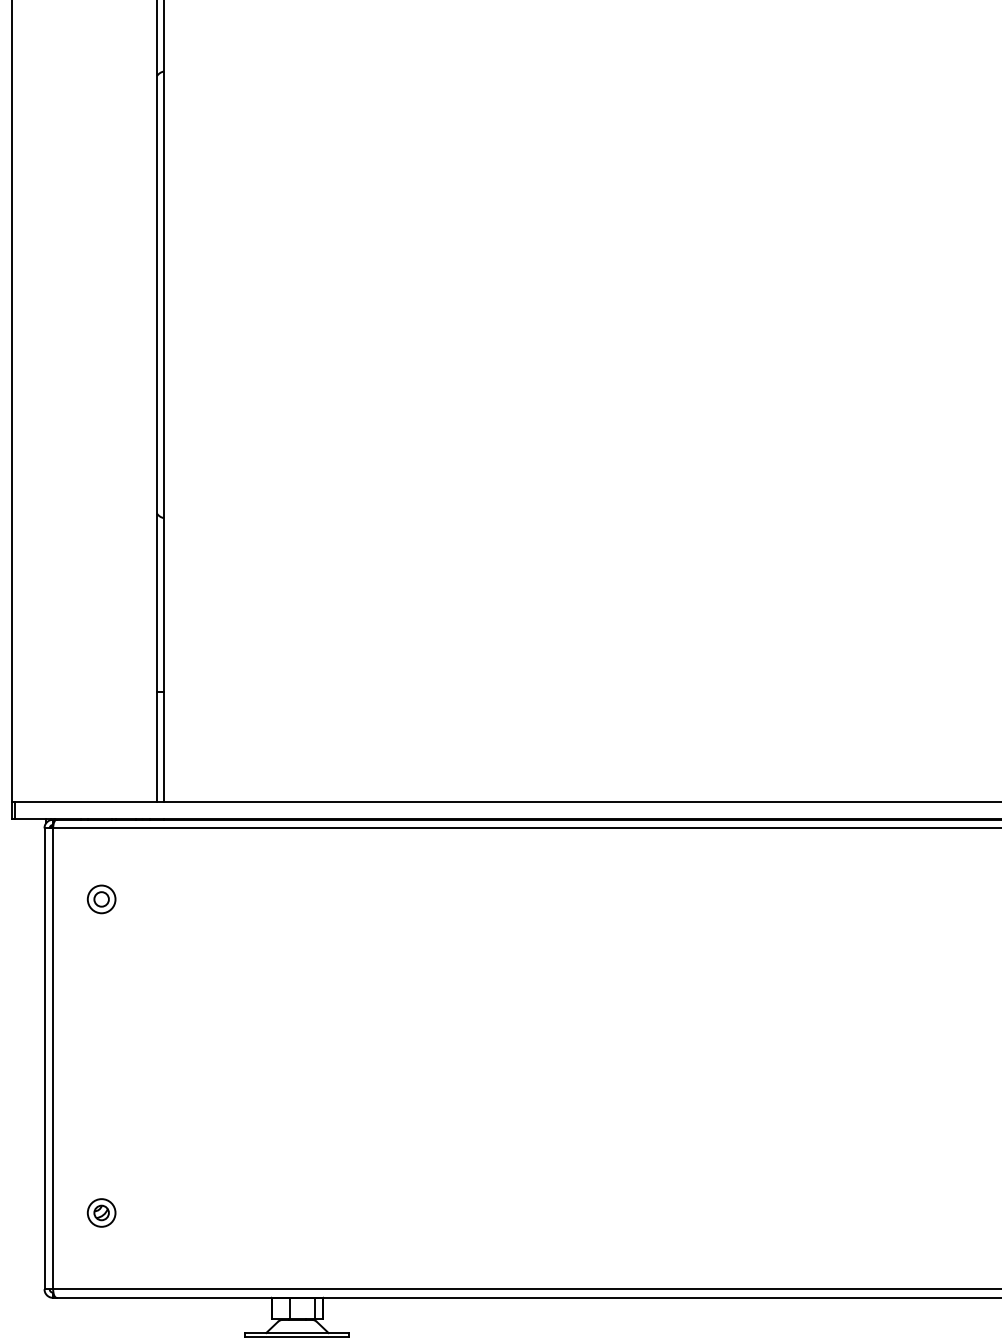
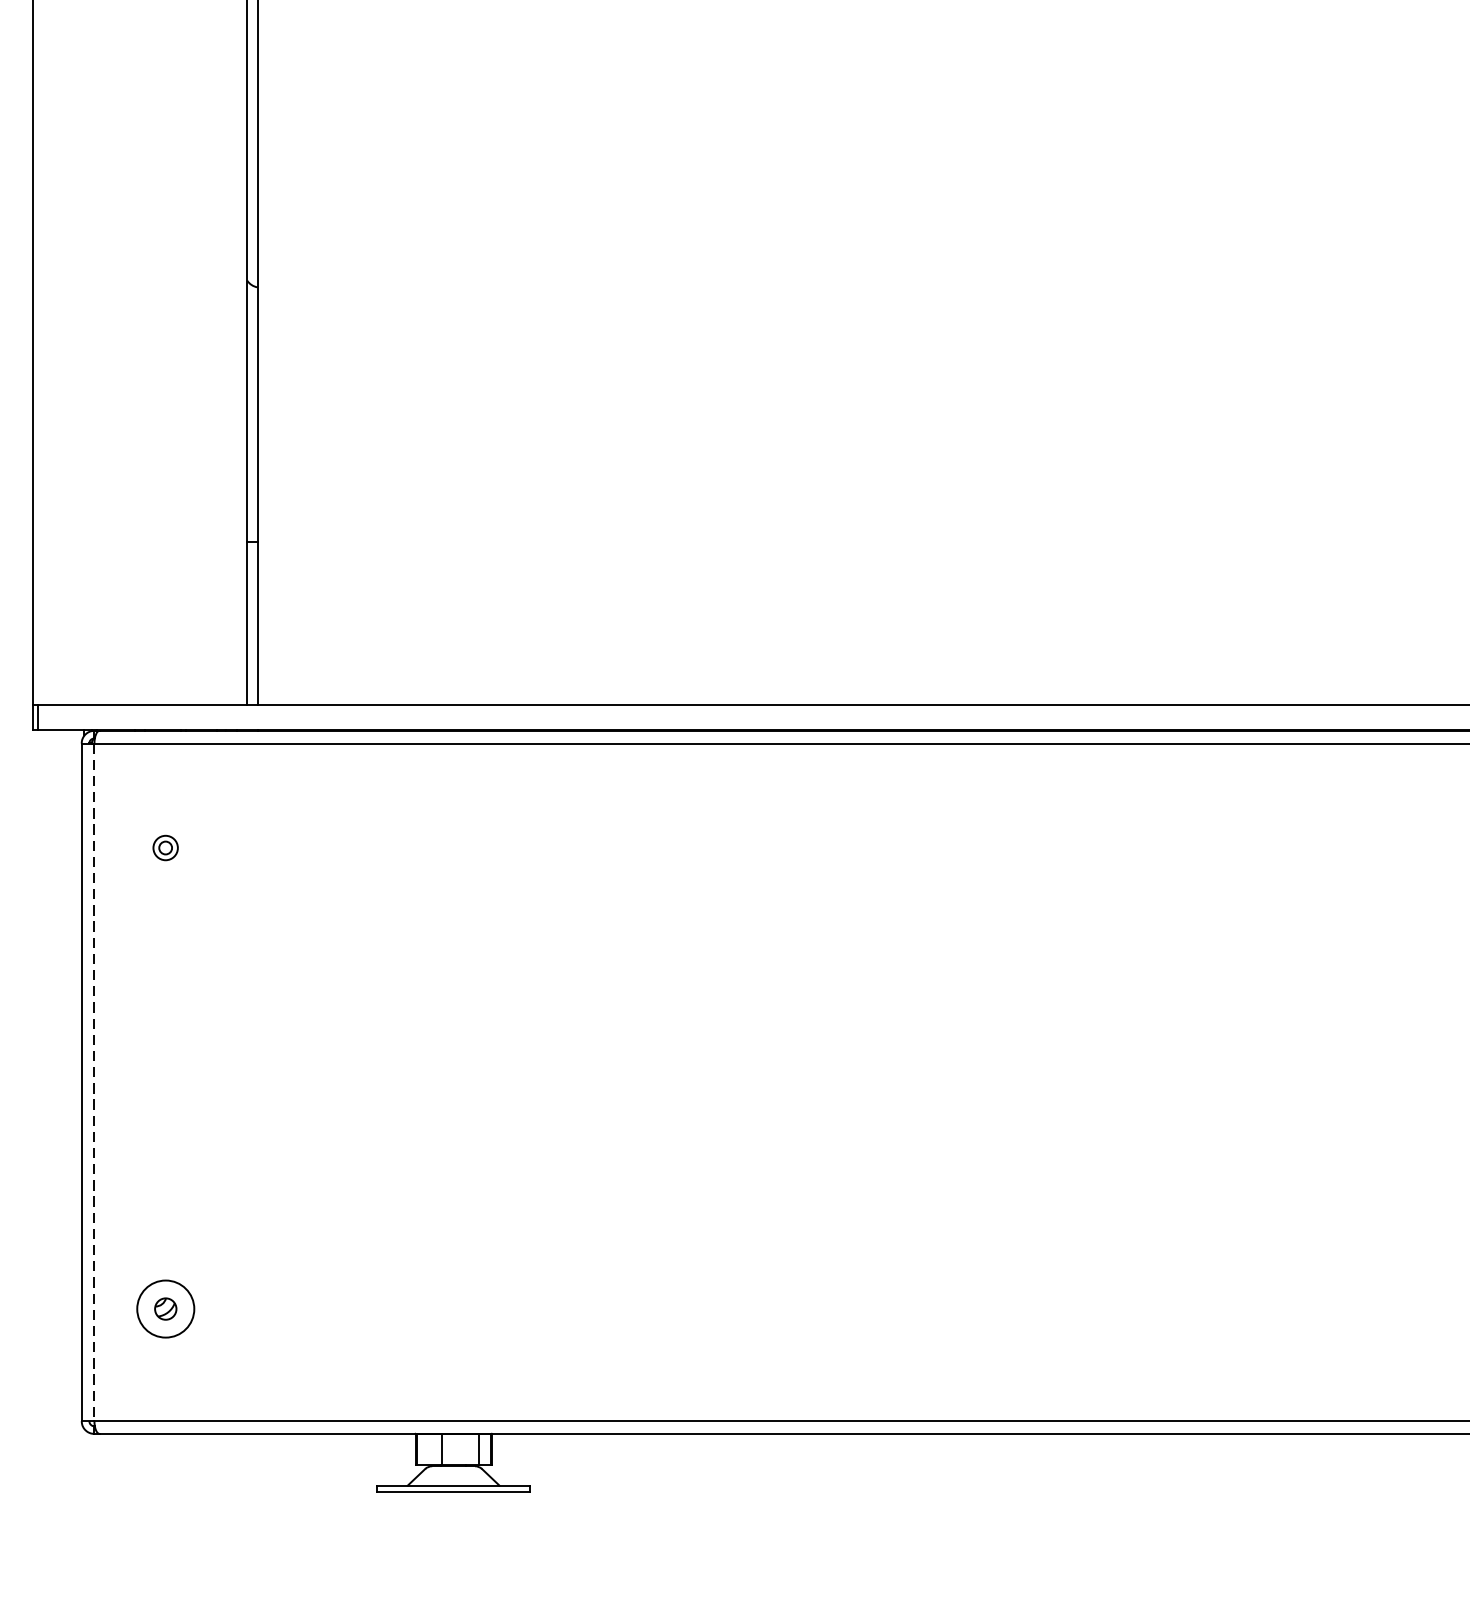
part: (101, 899) -> (165, 848), size x0.6
line: (53, 1059) -> (94, 1083), solid -> dashed
circle: (101, 1212) -> (165, 1308), size x1.4

